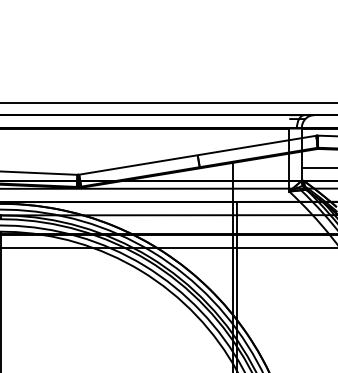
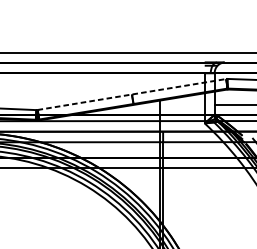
line: (198, 155) -> (132, 94), solid -> dashed

